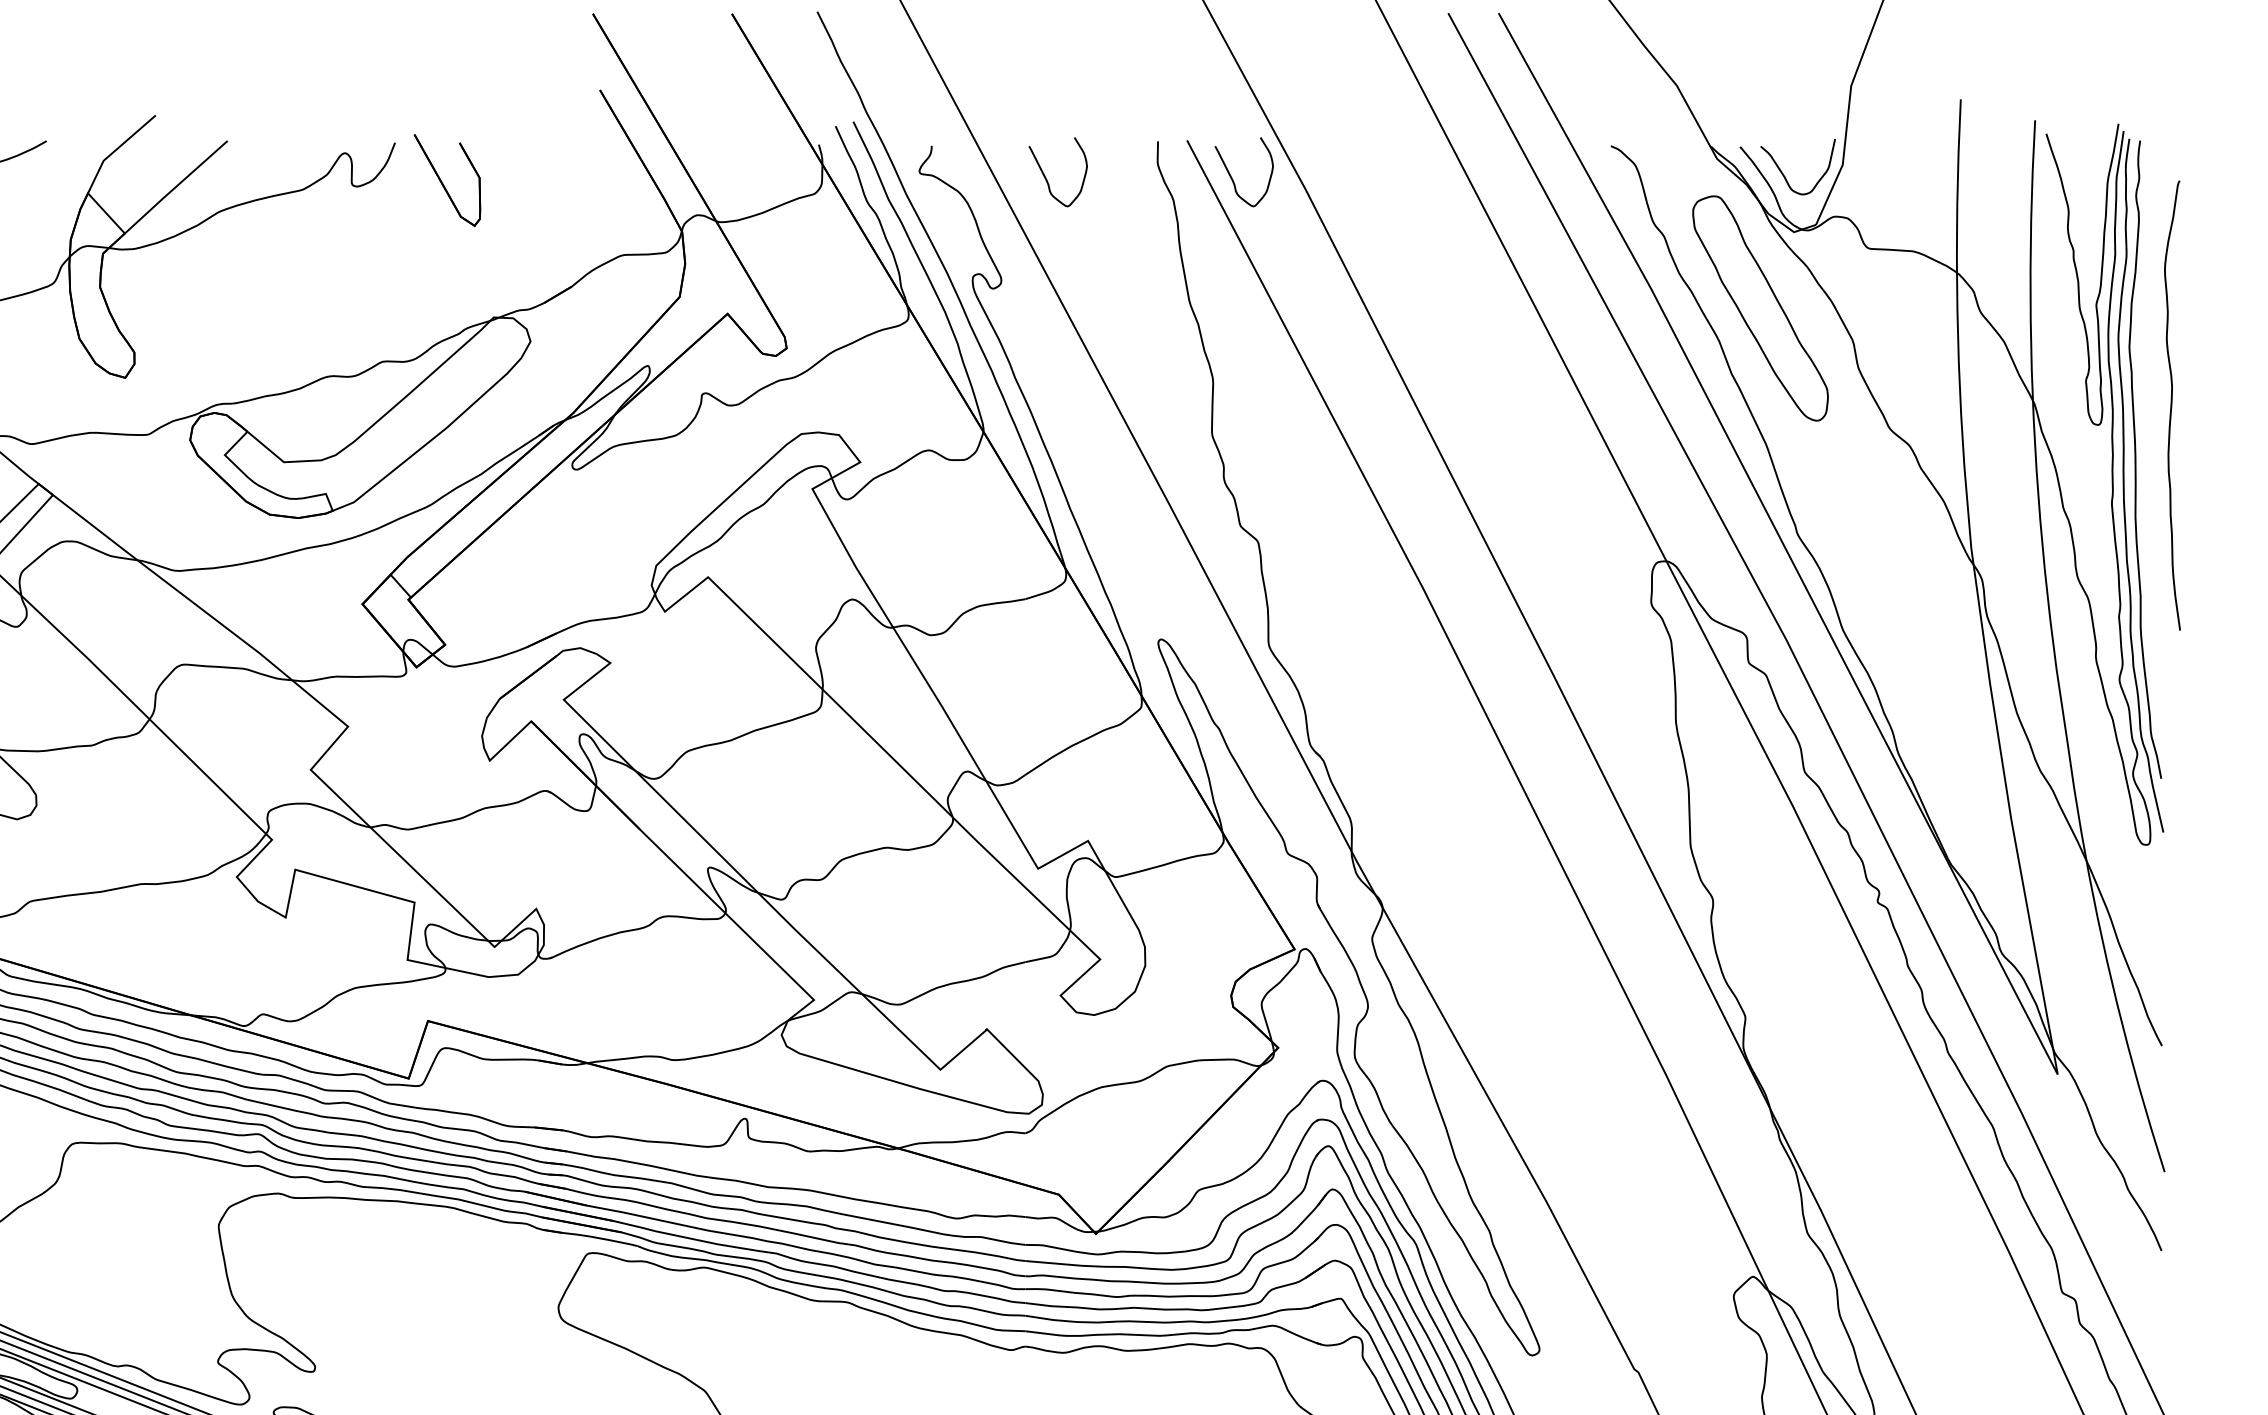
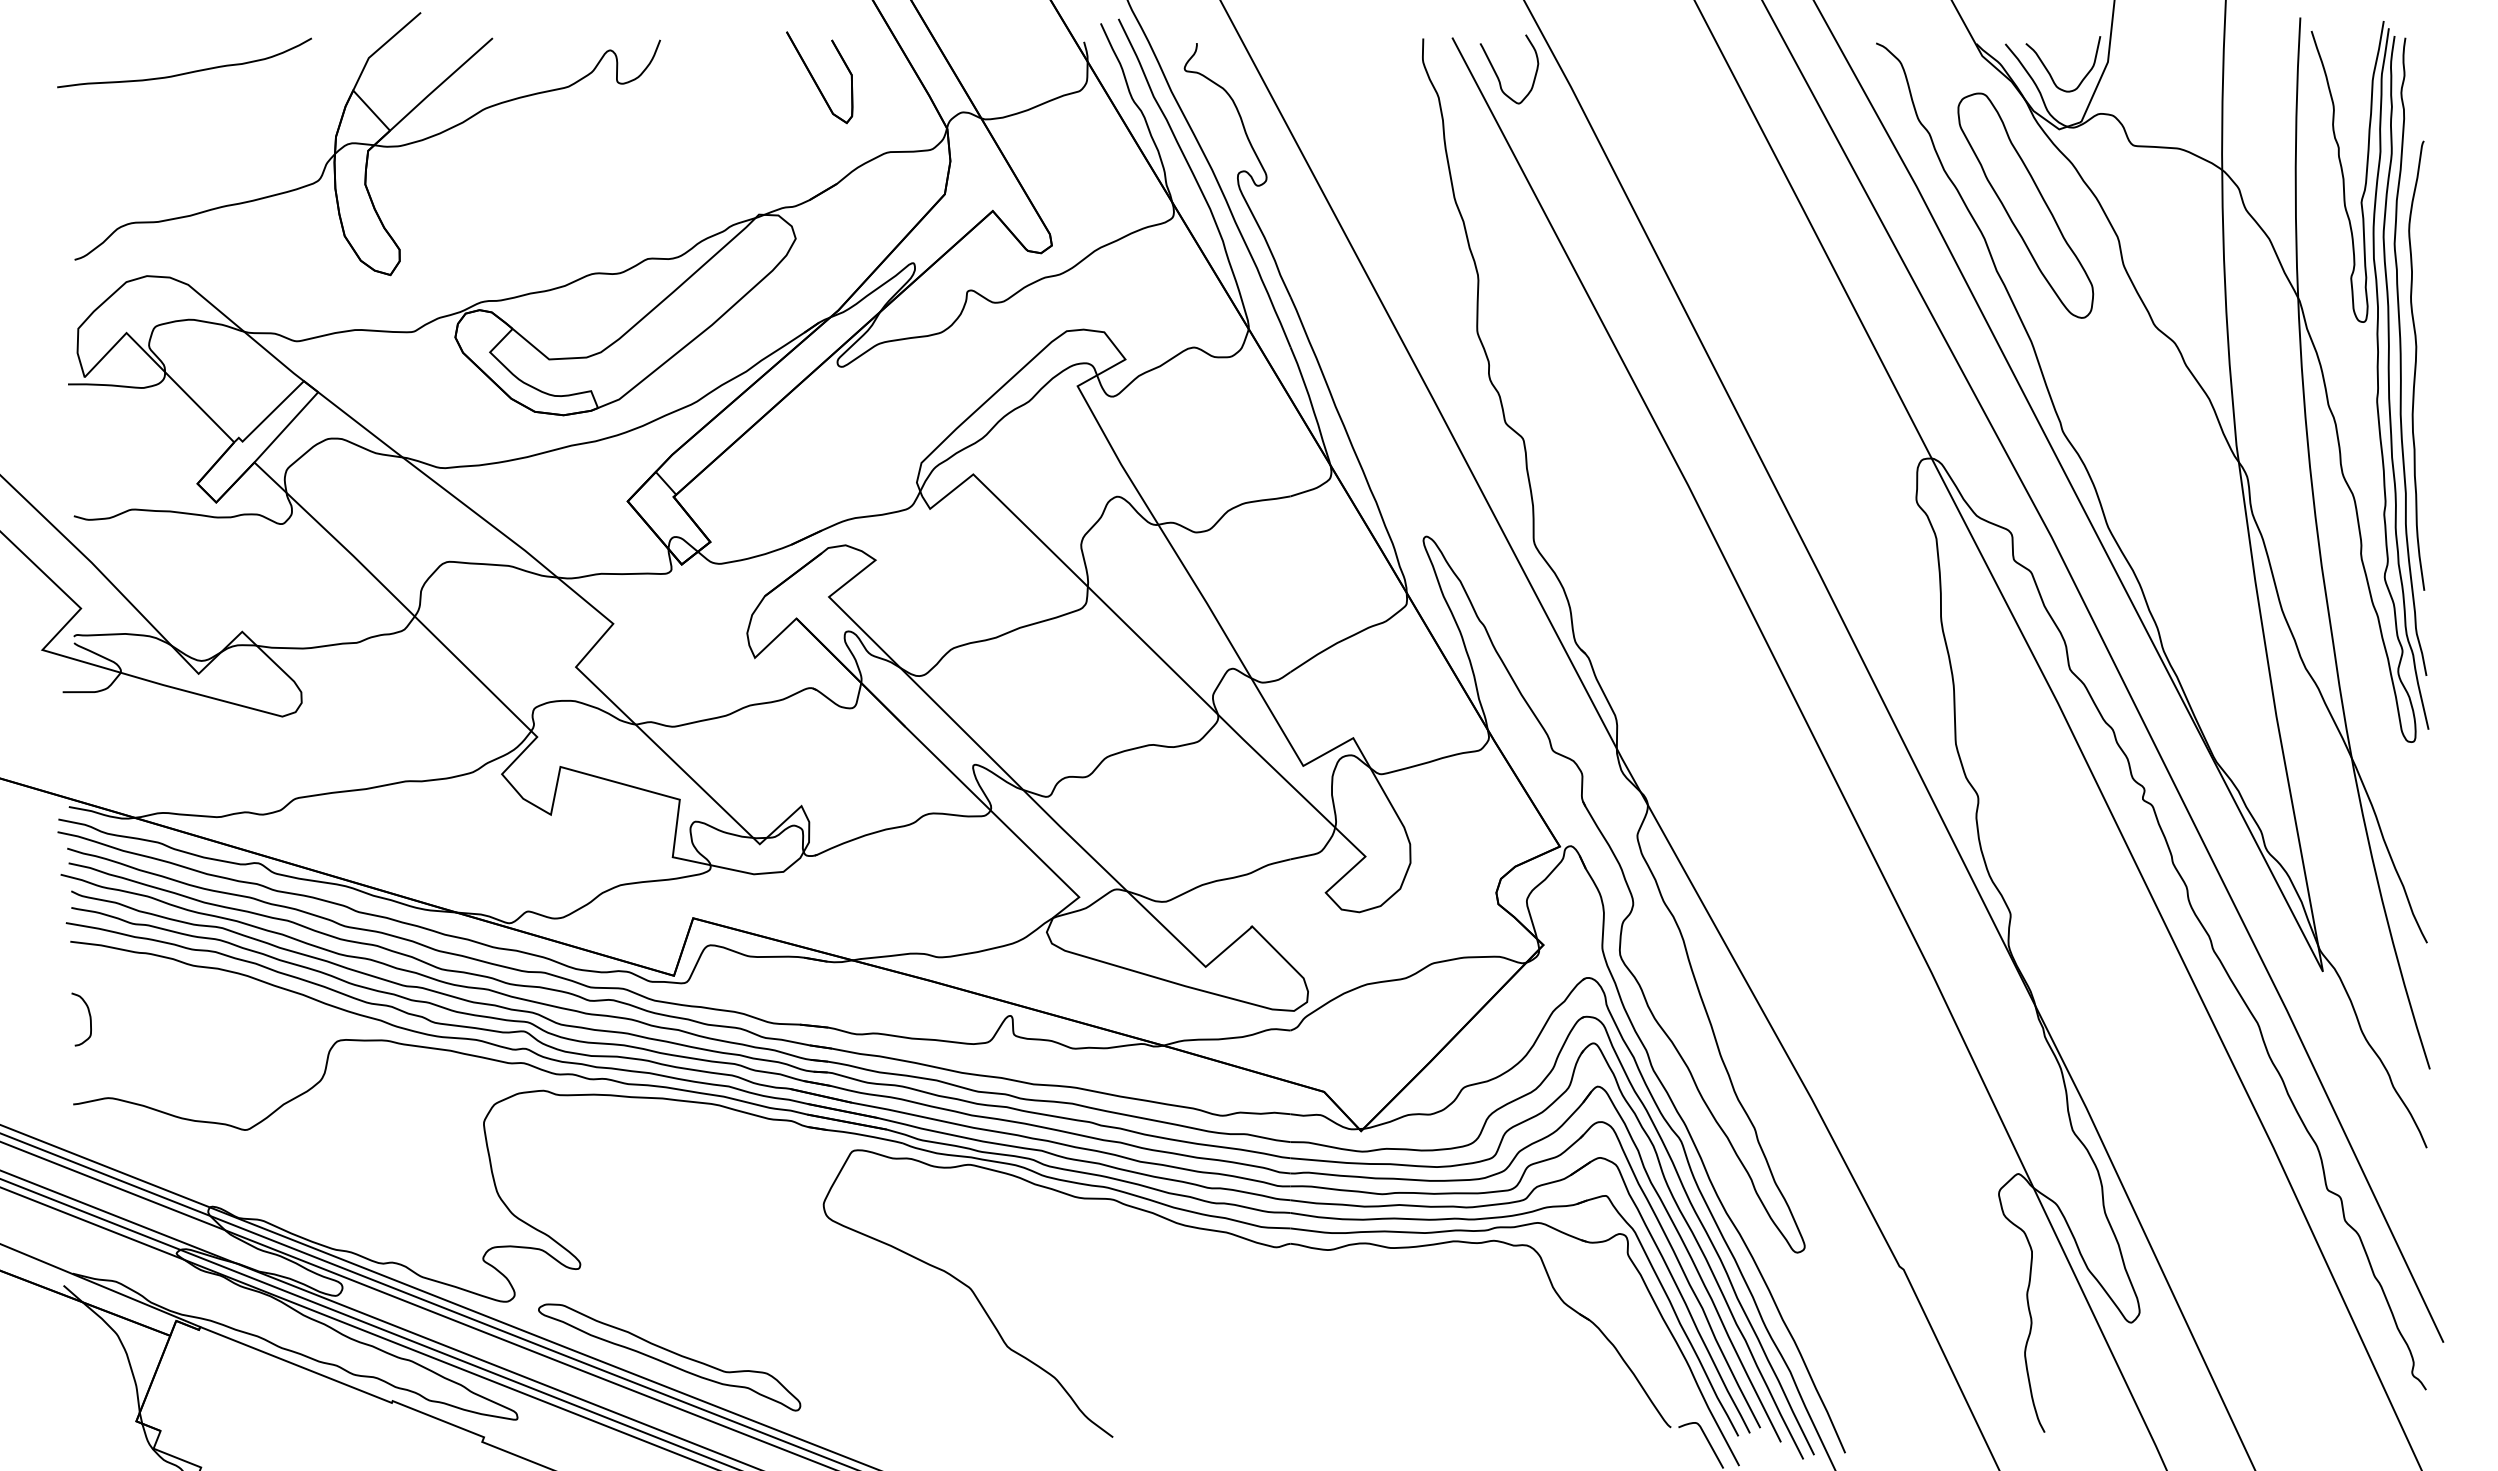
curve: (1046, 177) -> (1311, 74), removed
part: (447, 180) -> (819, 77), moved
curve: (2172, 405) -> (2416, 365), moved

